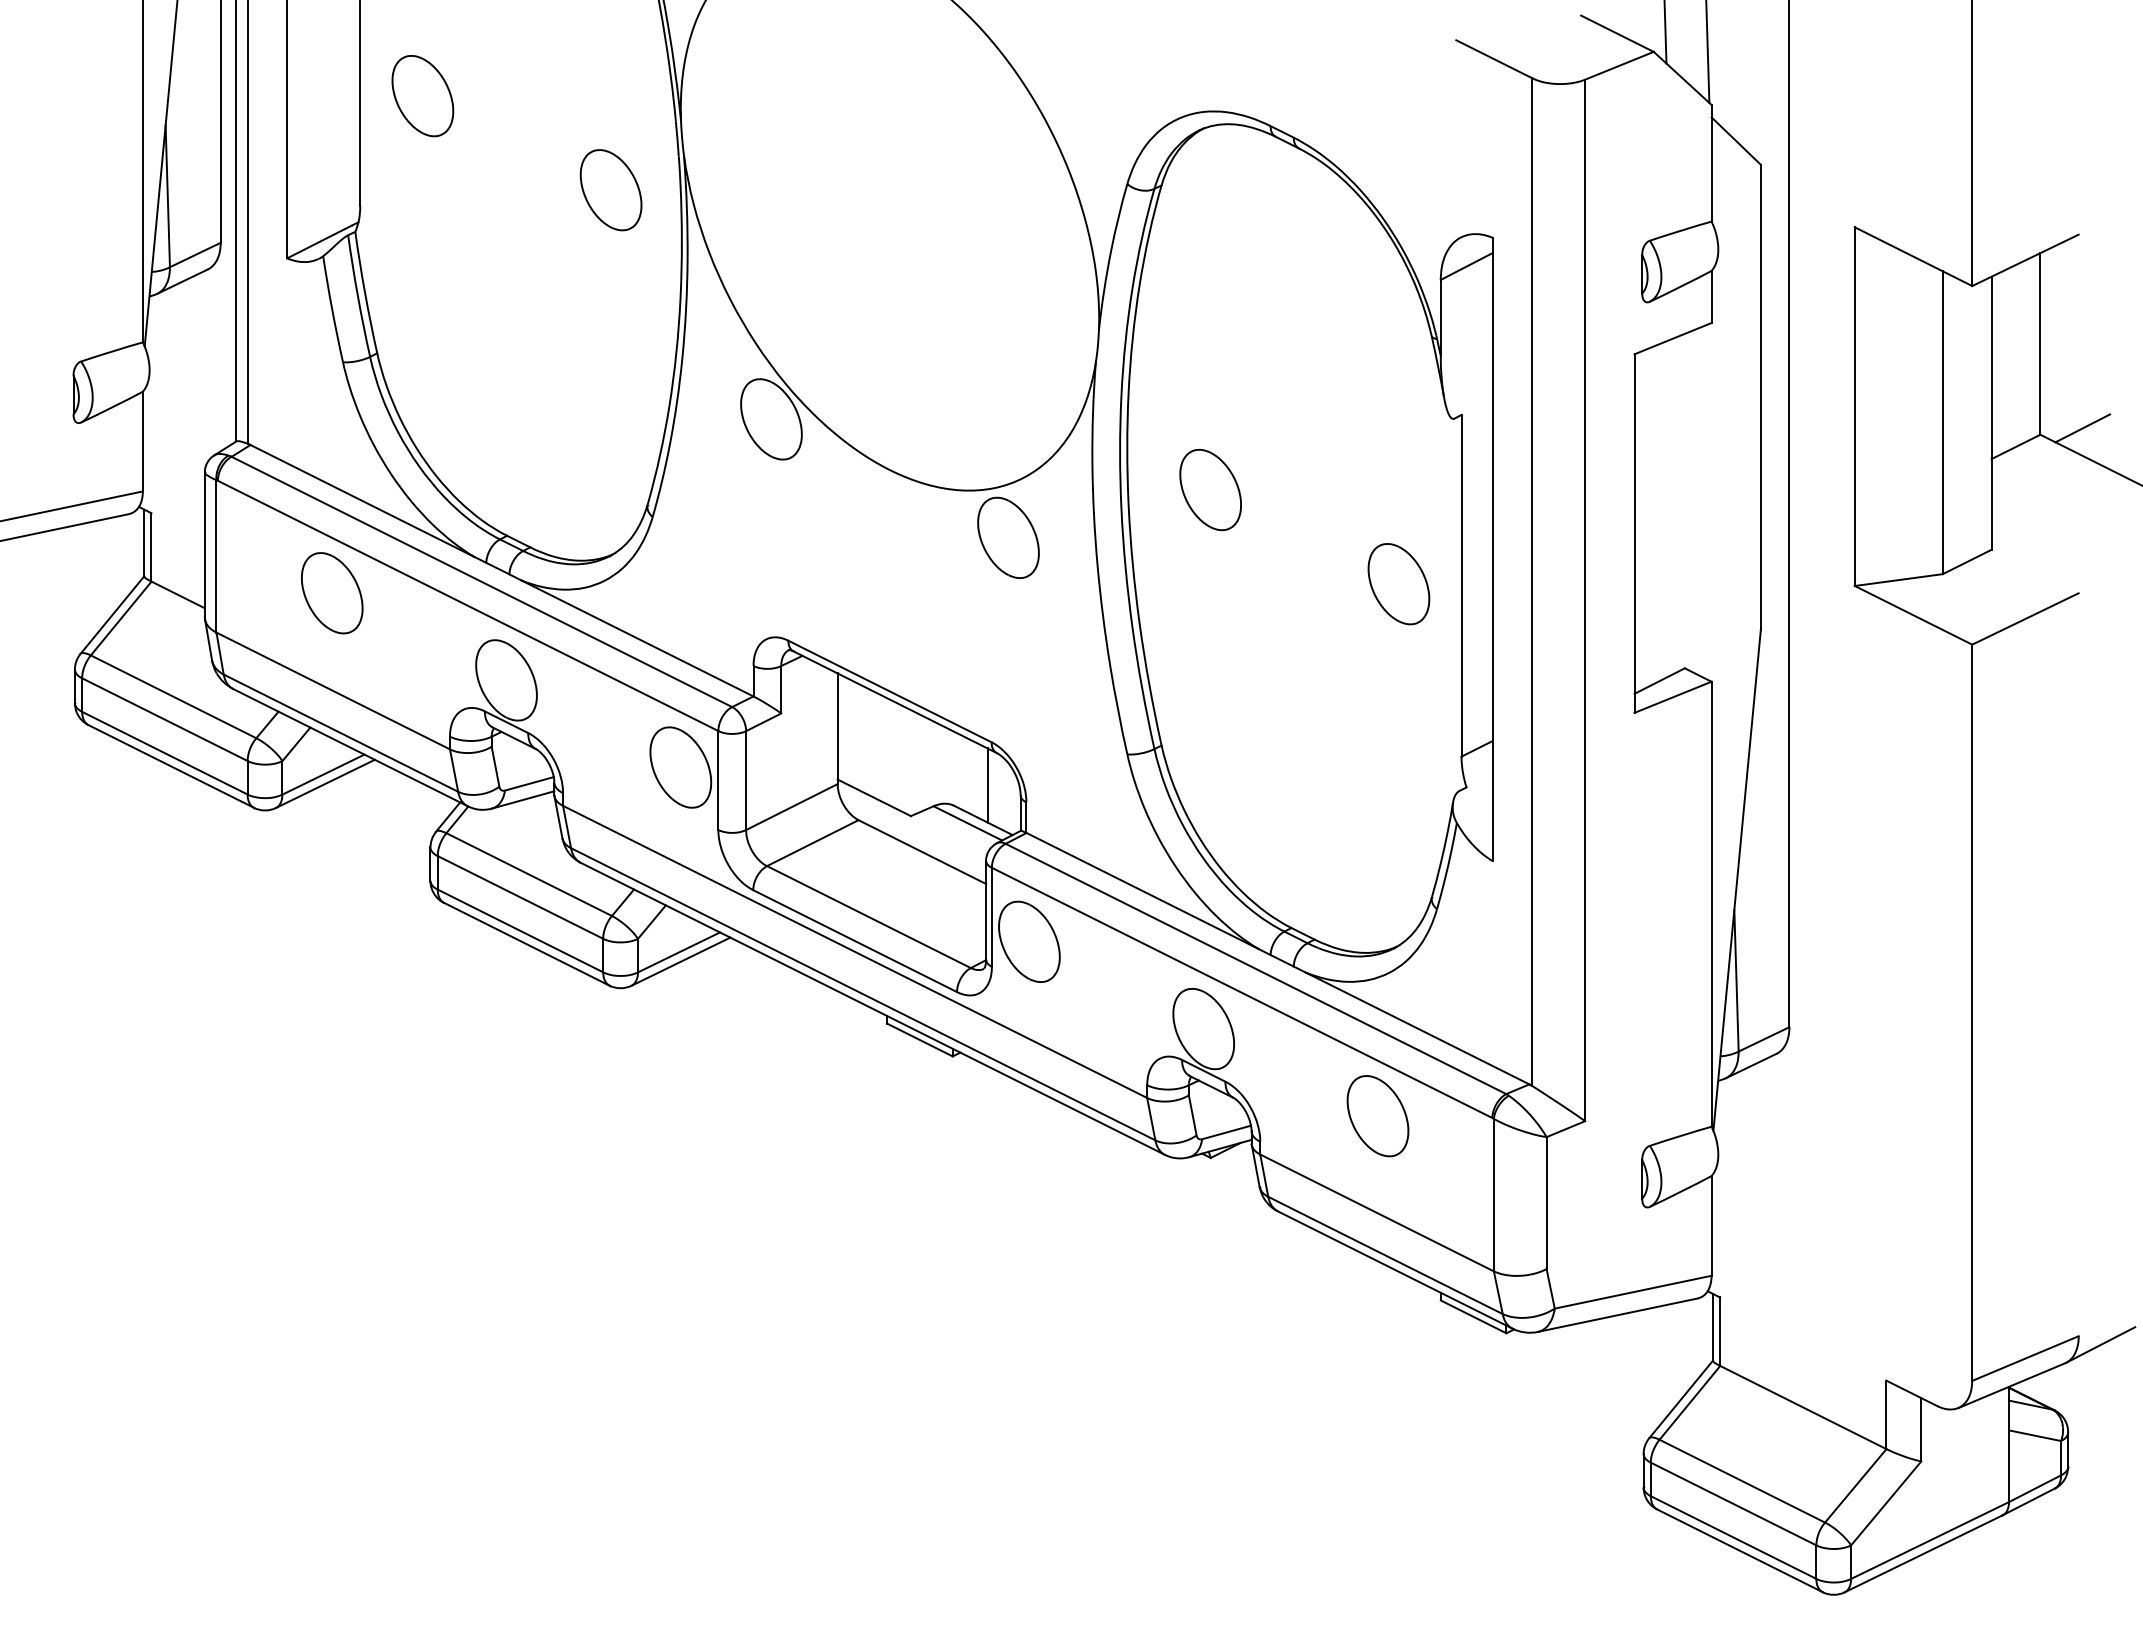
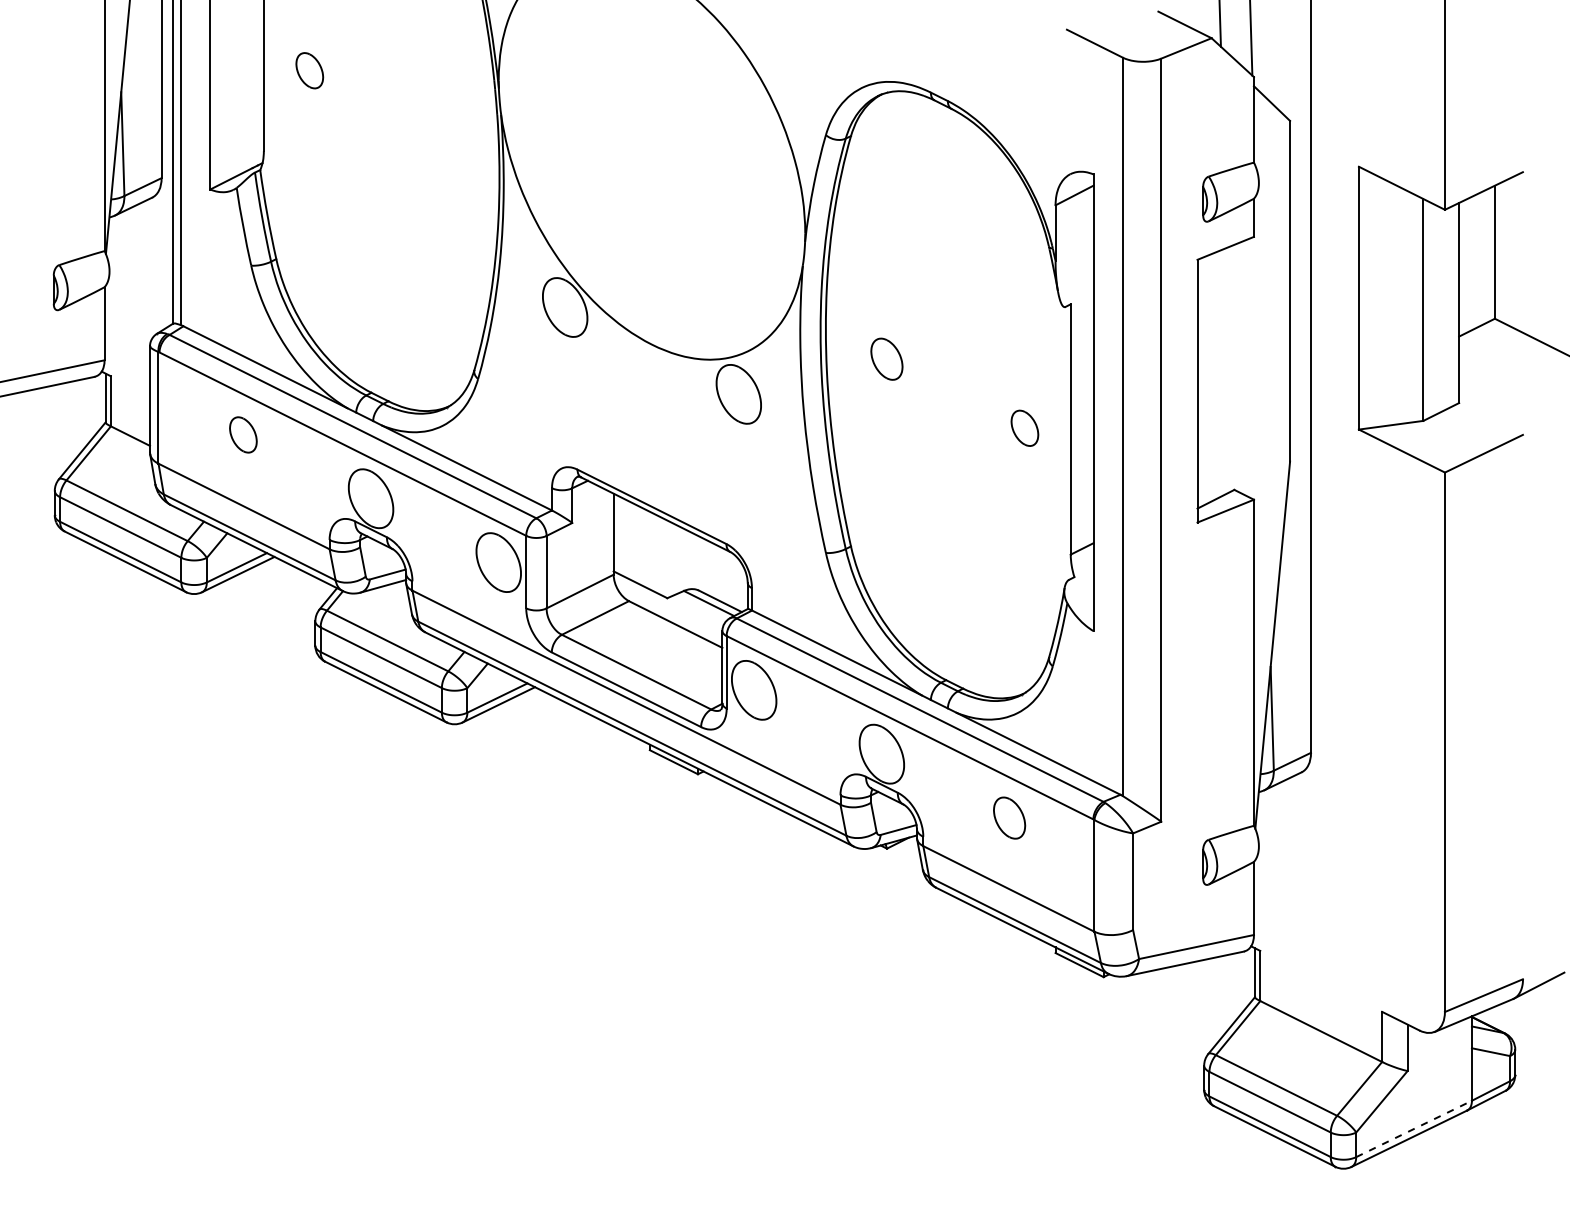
part: (422, 96) -> (309, 70), size x0.6
part: (610, 190) -> (447, 139), removed
line: (2082, 428) -> (1525, 314), removed
part: (1210, 489) -> (886, 358), size x0.7
part: (1398, 584) -> (1024, 428), size x0.6
part: (332, 593) -> (243, 435), size x0.6
line: (987, 785) -> (723, 575), removed
part: (1377, 1116) -> (1009, 818), size x0.7
line: (1930, 1540) -> (1414, 1128), solid -> dashed

